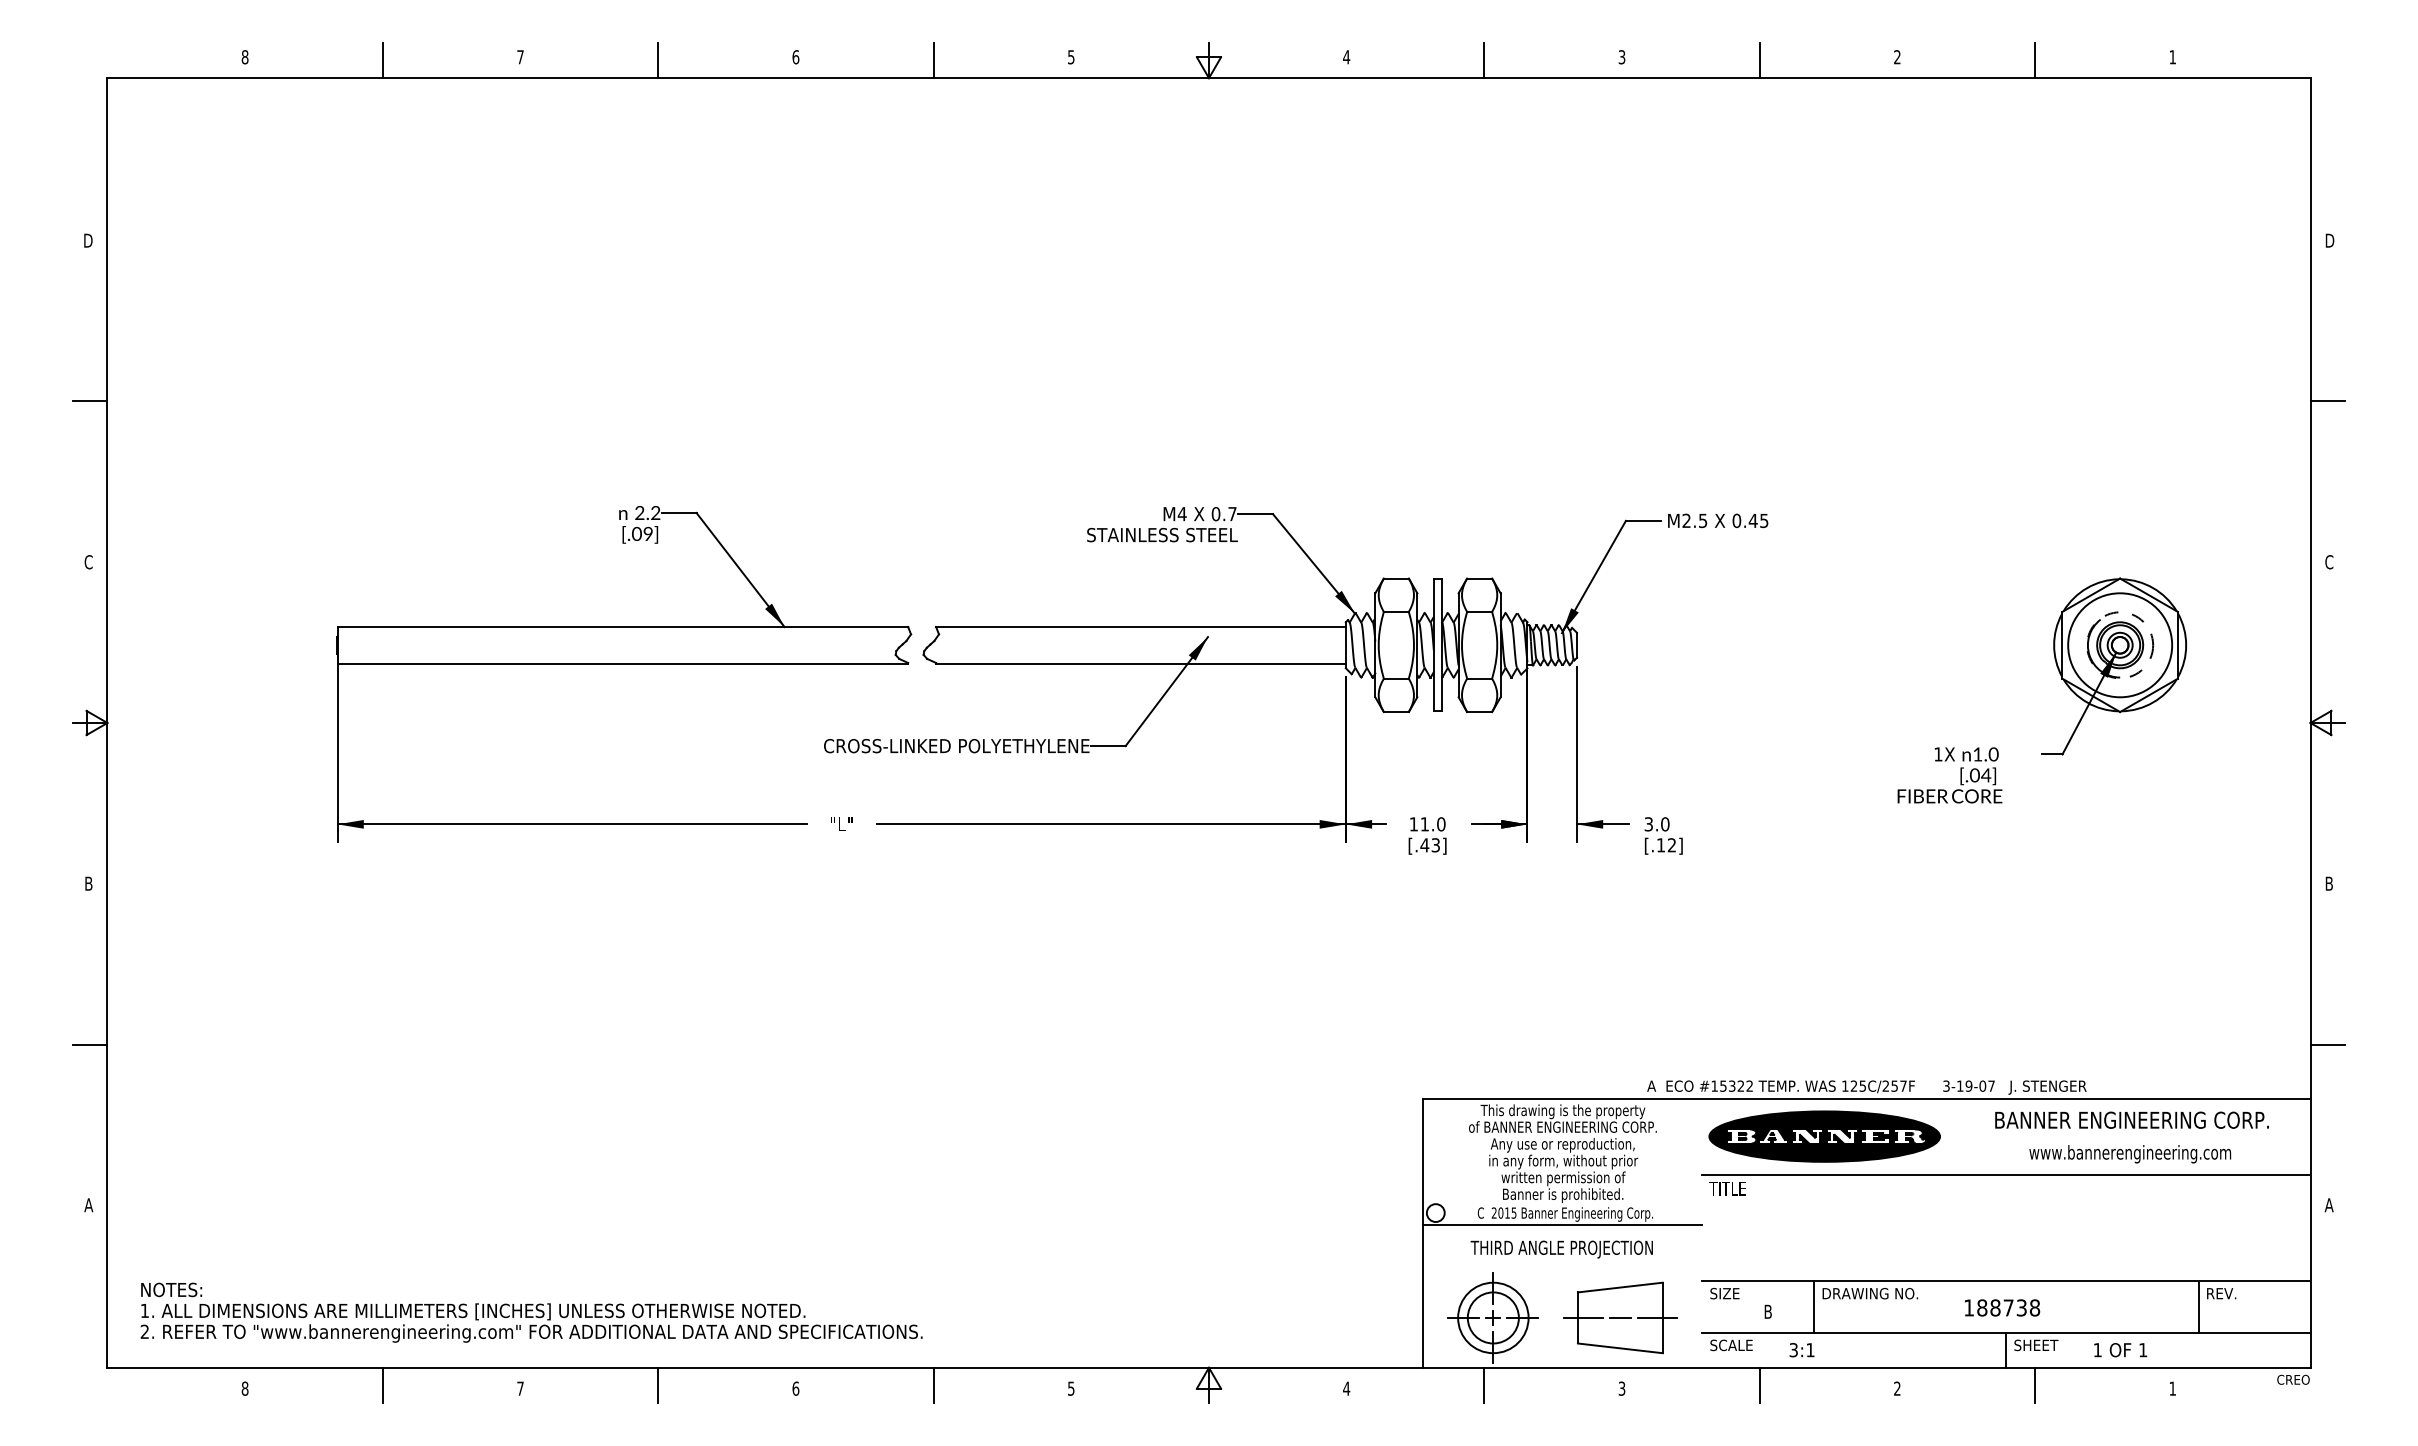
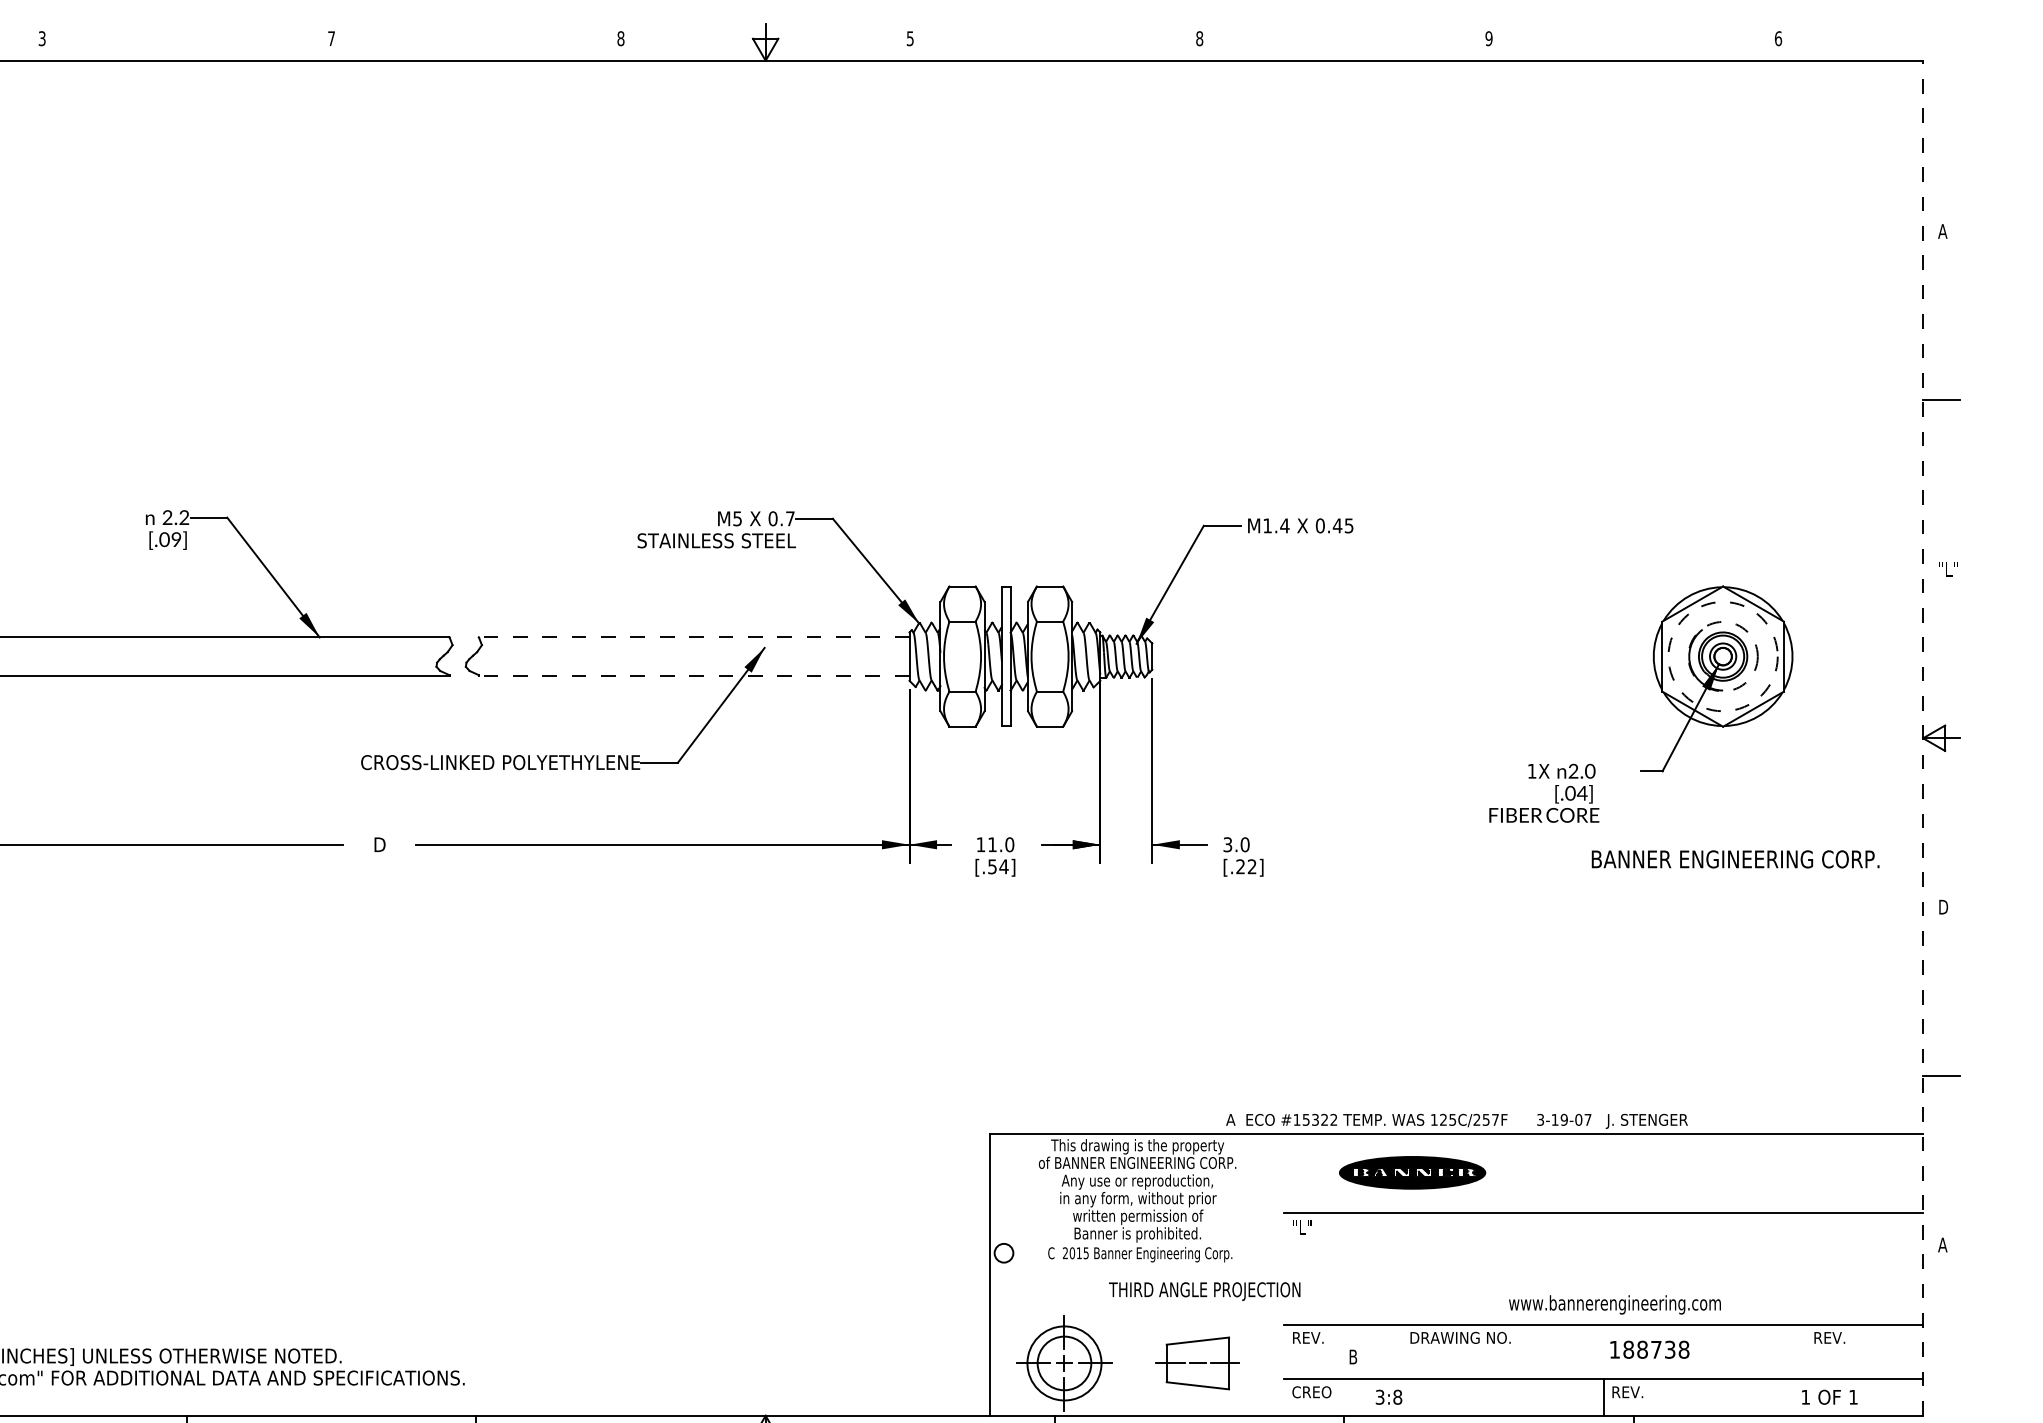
text: (520, 57) -> (42, 38), 7 -> 3
text: (795, 57) -> (331, 38), 6 -> 7
text: (1070, 57) -> (620, 38), 5 -> 8
text: (1346, 57) -> (910, 38), 4 -> 5
text: (1621, 57) -> (1199, 38), 3 -> 8
text: (1897, 57) -> (1489, 38), 2 -> 9
text: (2172, 57) -> (1778, 38), 1 -> 6
line: (658, 60) -> (187, 42), removed
line: (933, 60) -> (476, 42), removed
line: (1484, 60) -> (1055, 42), removed
line: (1759, 60) -> (1344, 42), removed
line: (2035, 60) -> (1634, 42), removed
text: (2329, 240) -> (1943, 231), D -> A
text: (1181, 514) -> (736, 519), M4 -> M5
text: (1694, 520) -> (1275, 525), M2.5 -> M1.4
text: (2334, 562) -> (1948, 569), C -> "L"
line: (1140, 627) -> (693, 637), solid -> dashed
circle: (2120, 645) -> (1723, 656), solid -> dashed
line: (1141, 663) -> (694, 675), solid -> dashed
line: (2310, 723) -> (1923, 738), solid -> dashed
text: (1977, 754) -> (1573, 771), 1.0 -> 2.0
text: (841, 824) -> (379, 844), "L" -> D
text: (1430, 845) -> (998, 866), [.43] -> [.54]
text: (1660, 845) -> (1240, 866), [.12] -> [.22]
text: (2330, 884) -> (1944, 907), B -> D
text: (2131, 1119) -> (1735, 858), moved
part: (1824, 1136) -> (1412, 1172), size x0.6
text: (2130, 1154) -> (1615, 1305), moved
text: (1727, 1188) -> (1310, 1227), TITLE -> "L"
line: (1562, 1225) -> (1137, 1266), removed
text: (1561, 1249) -> (1204, 1291), moved
text: (1724, 1293) -> (1307, 1337), SIZE -> REV.
line: (1814, 1306) -> (1401, 1351), removed
line: (2198, 1306) -> (1805, 1351), removed
text: (2002, 1307) -> (1649, 1349), moved
part: (1620, 1317) -> (1198, 1362), size x0.7
text: (1731, 1345) -> (1314, 1392), SCALE -> CREO
text: (2036, 1345) -> (1635, 1392), SHEET -> REV.
text: (1810, 1350) -> (1397, 1397), 3:1 -> 3:8
text: (2120, 1350) -> (1829, 1397), moved

